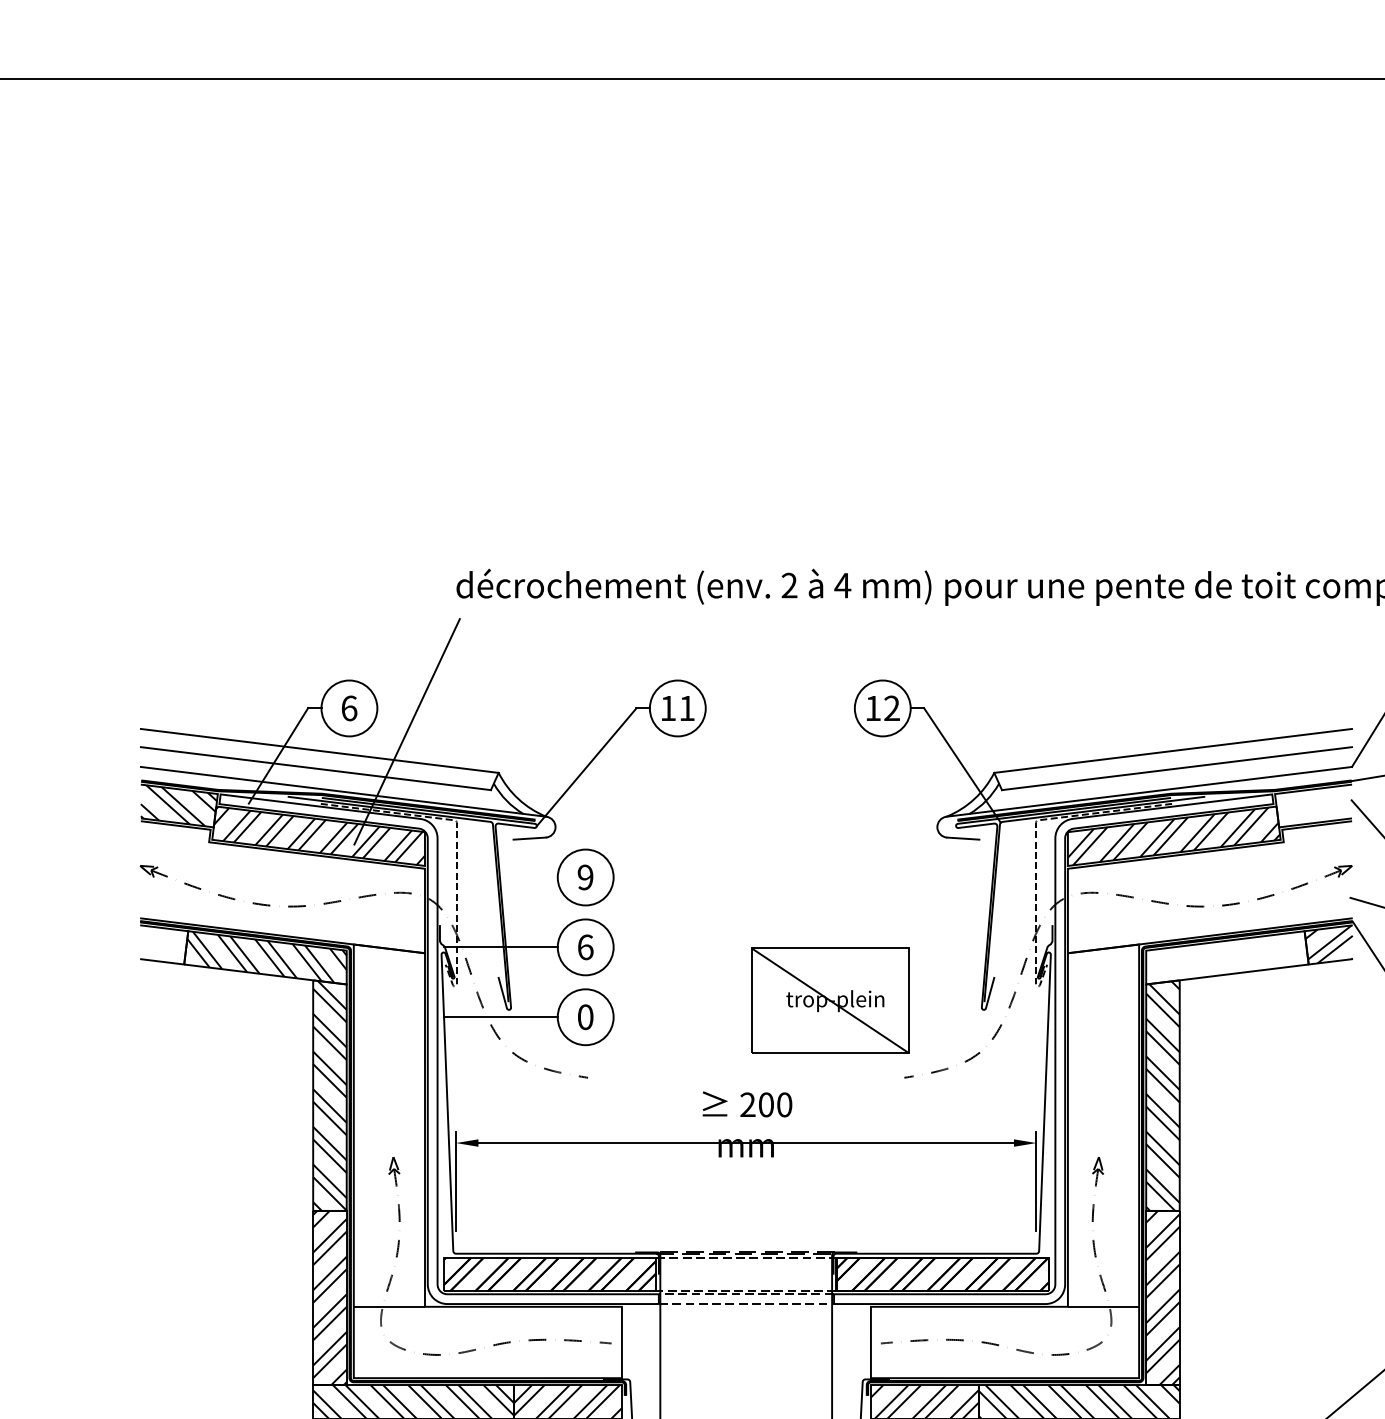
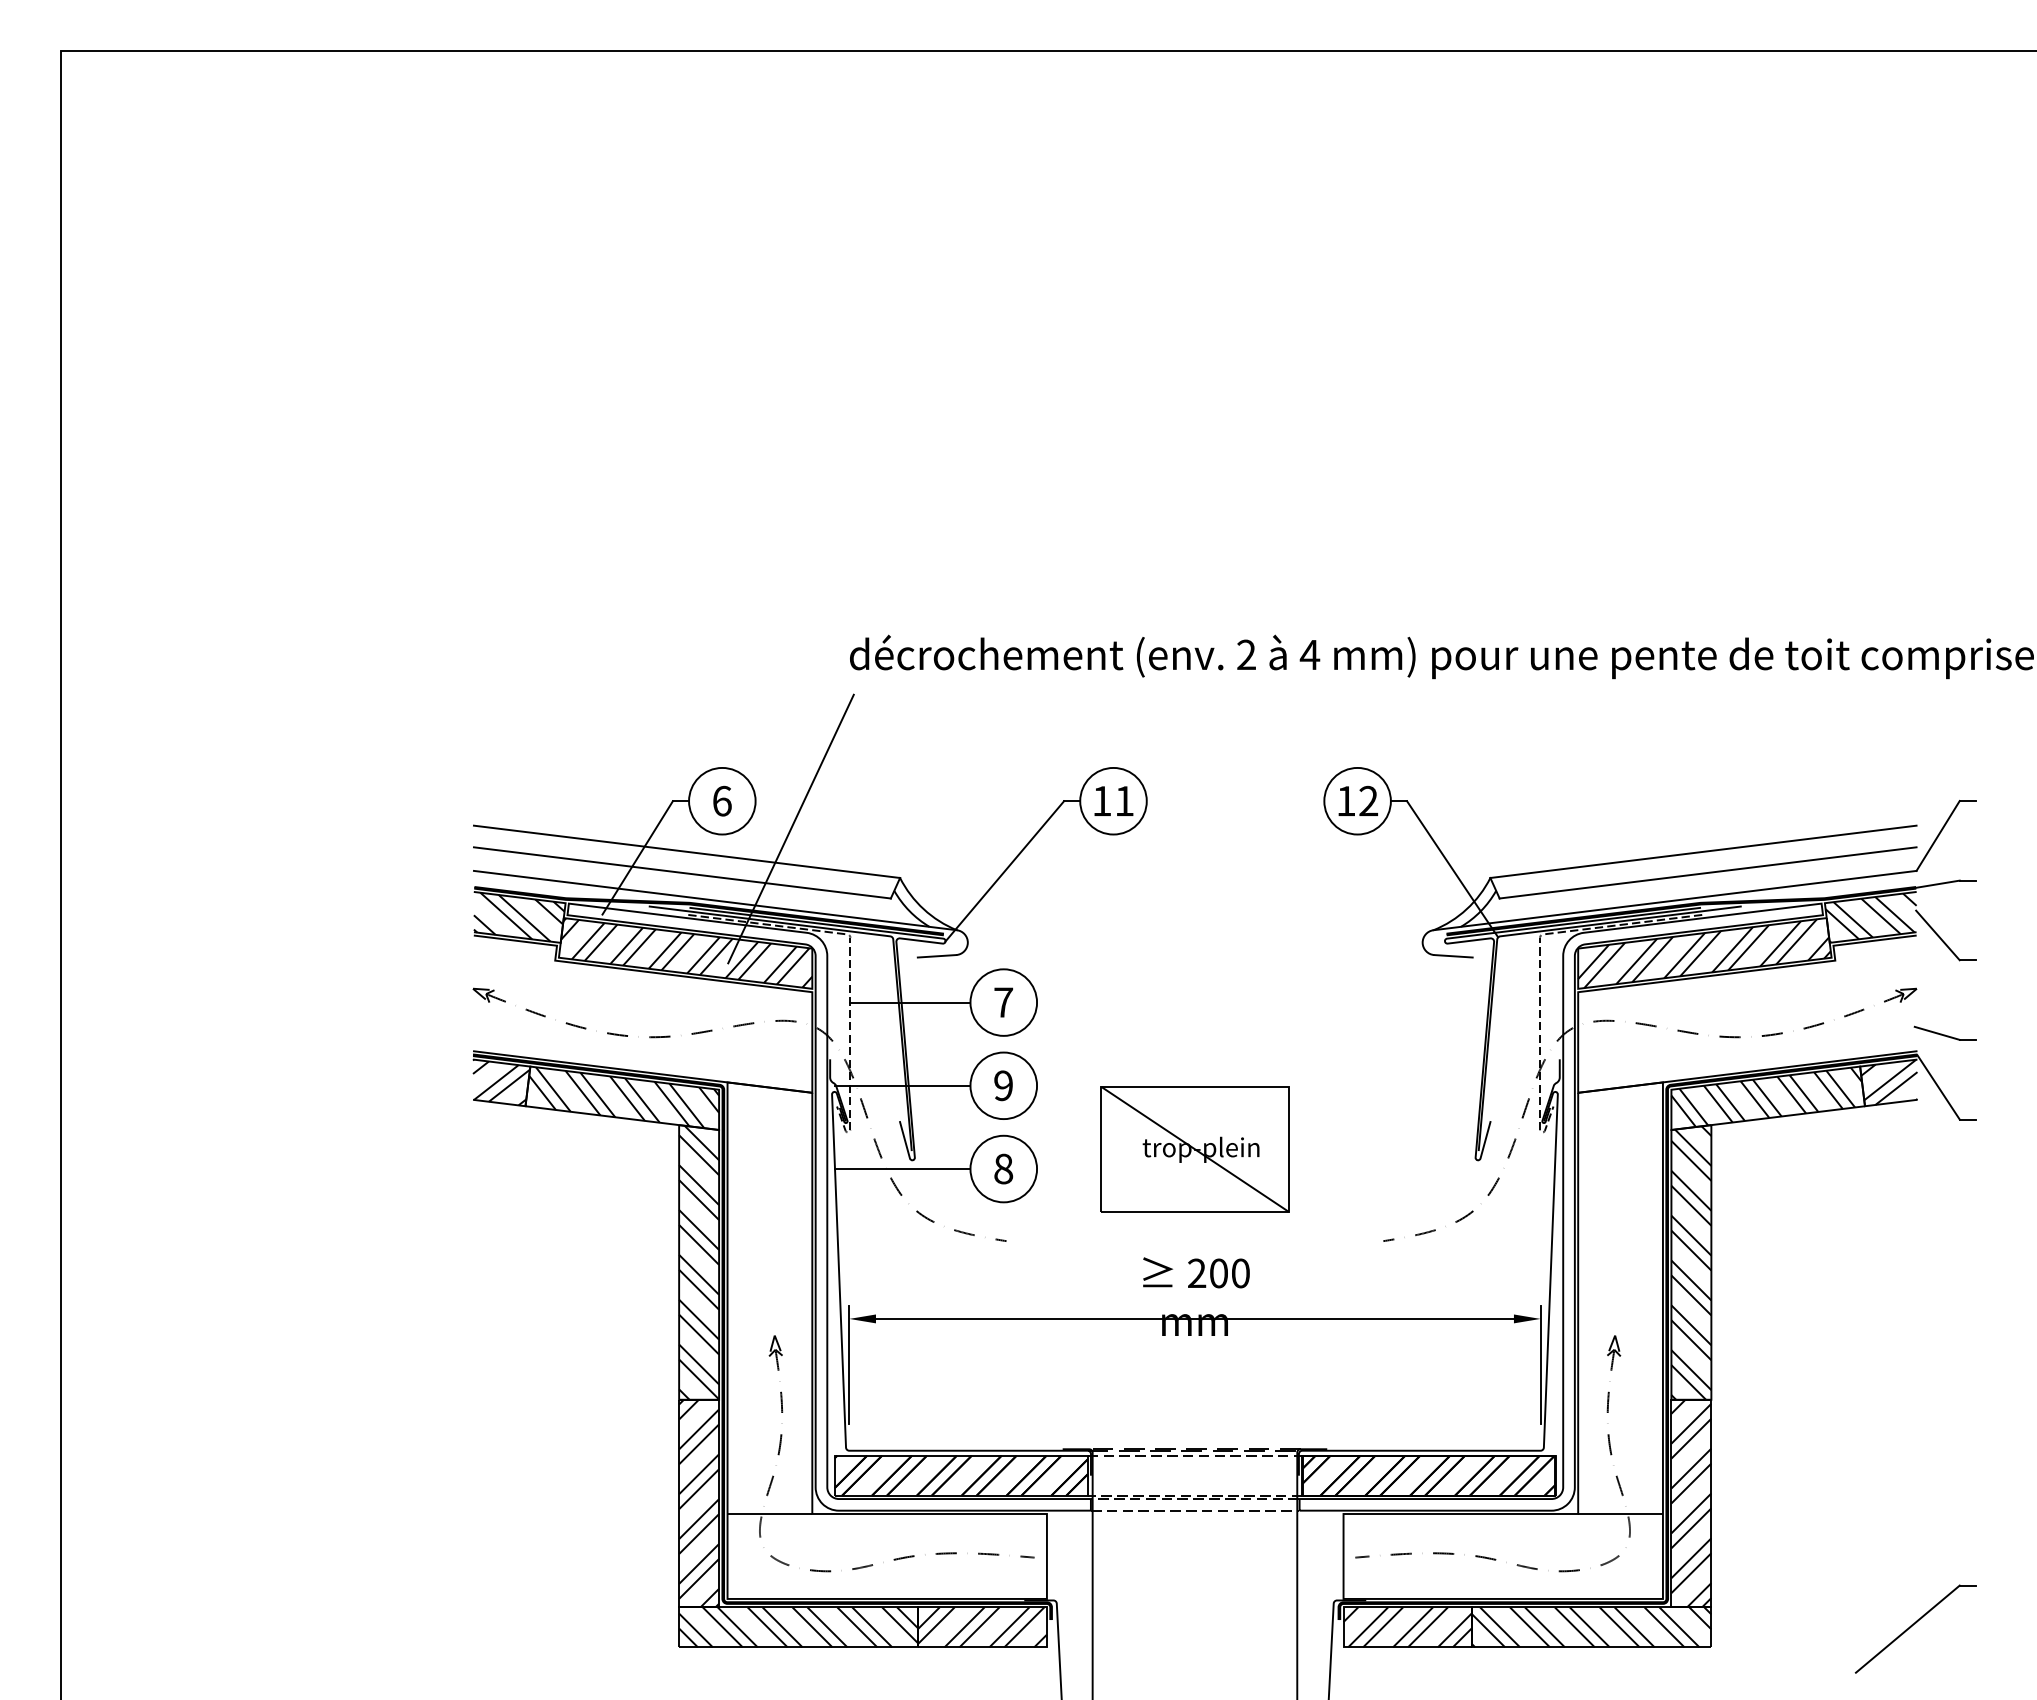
hatch: (1313, 806) -> (1870, 917), added
line: (507, 877) -> (910, 1002), added
text: (585, 877) -> (1003, 1002), 9 -> 7
hatch: (164, 944) -> (501, 1082), added
text: (585, 947) -> (1003, 1085), 6 -> 9
hatch: (1226, 958) -> (1766, 1098), added
part: (829, 1000) -> (1194, 1149), moved
text: (585, 1017) -> (1003, 1169), 0 -> 8

